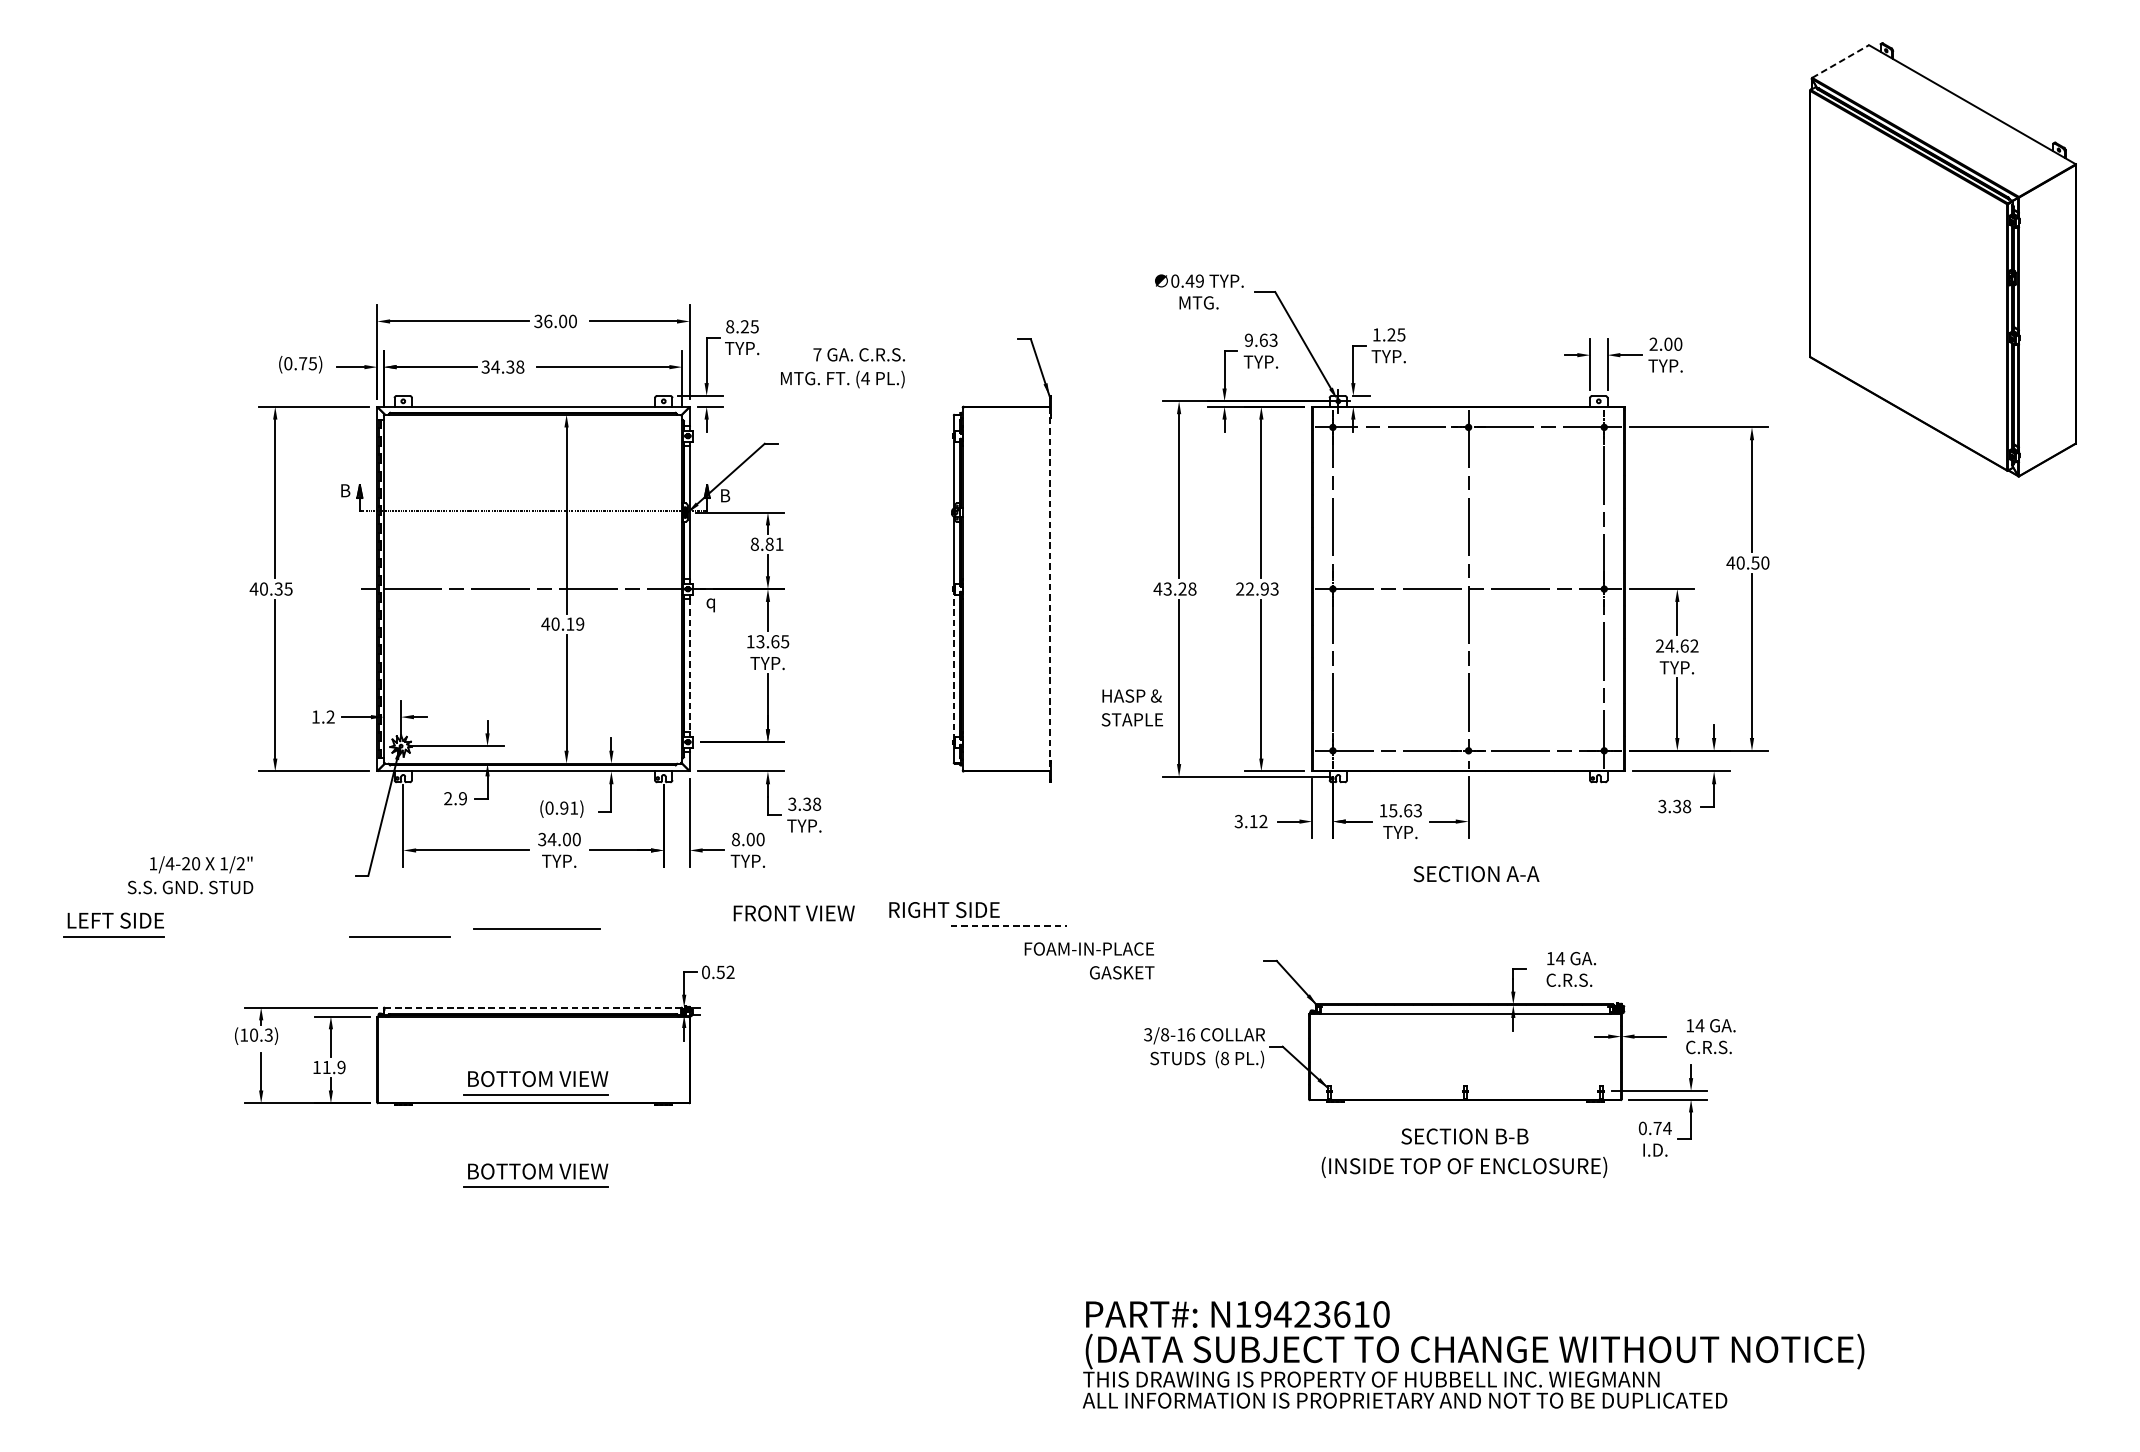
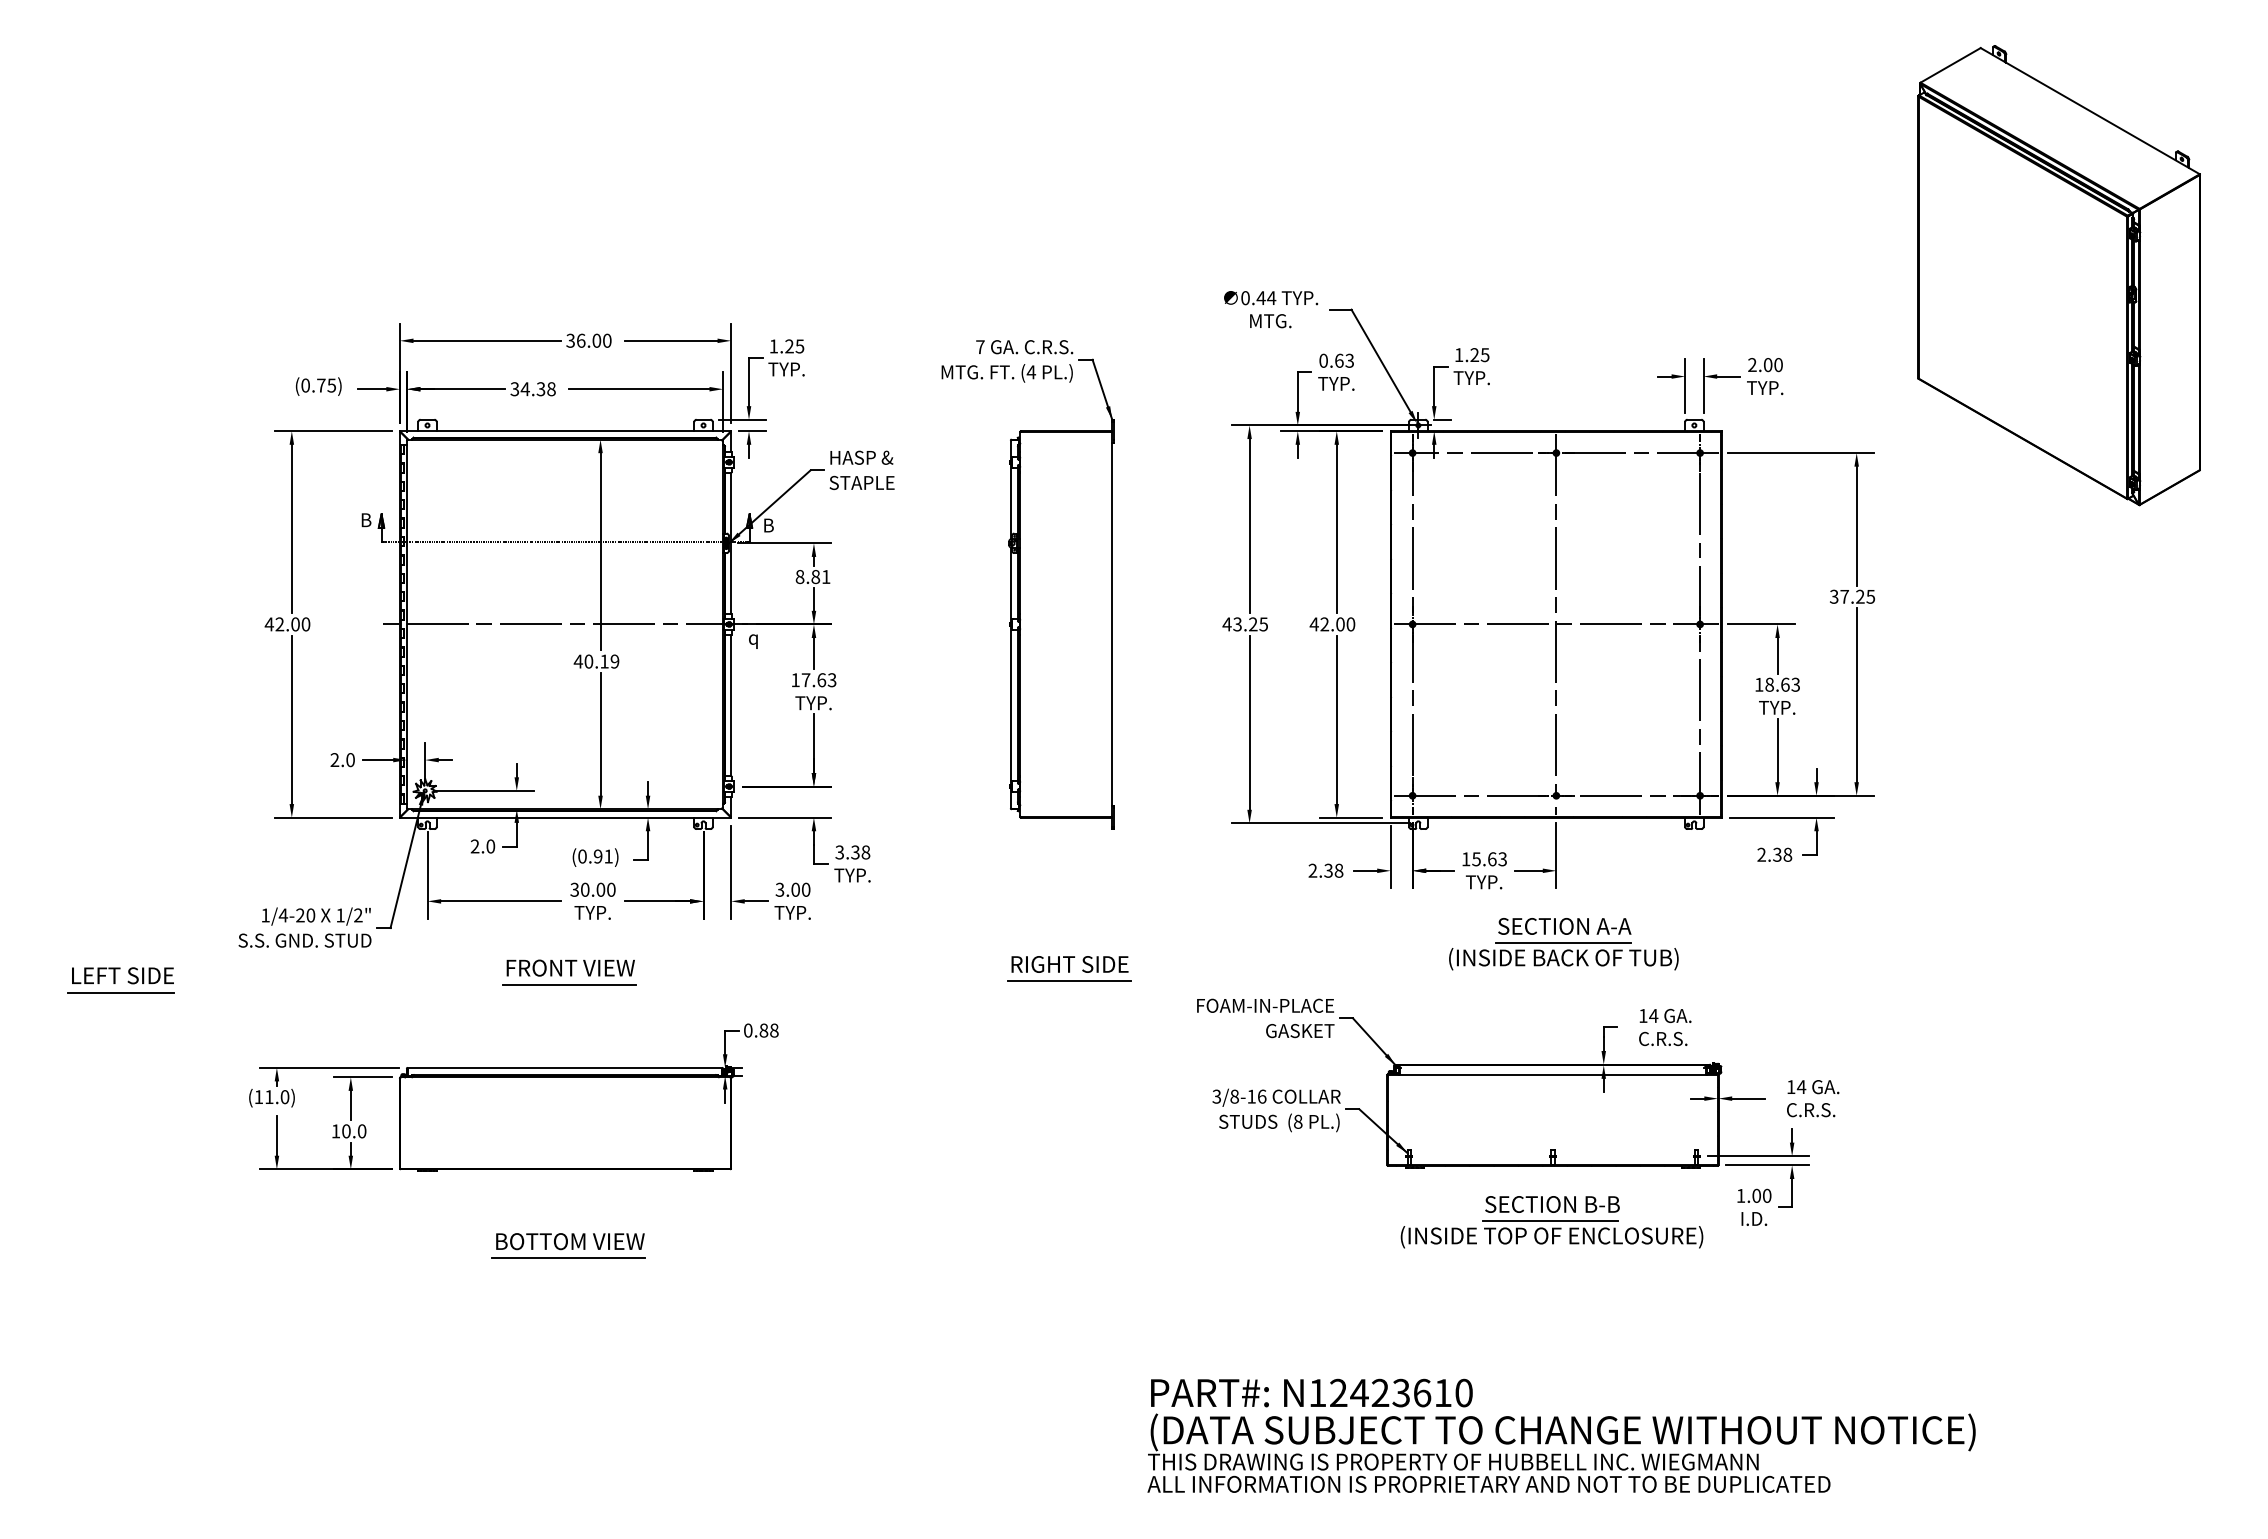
line: (1840, 61) -> (1950, 65), dashed -> solid
text: (1199, 281) -> (1271, 298), 0.49 -> 0.44
text: (729, 326) -> (773, 346), 8.25 -> 1.25
text: (1248, 340) -> (1323, 360), 9.63 -> 0.63
text: (843, 368) -> (1007, 361), moved
text: (1748, 562) -> (1852, 596), 40.50 -> 37.25
text: (275, 589) -> (292, 624), 40.35 -> 42.00
line: (1049, 589) -> (1112, 624), dashed -> solid
text: (1192, 589) -> (1263, 624), 43.28 -> 43.25
text: (1257, 589) -> (1332, 624), 22.93 -> 42.00
text: (772, 642) -> (818, 680), 13.65 -> 17.63
text: (1677, 645) -> (1777, 684), 24.62 -> 18.63
line: (690, 665) -> (731, 705), dashed -> solid
line: (953, 665) -> (1010, 705), dashed -> solid
text: (1131, 707) -> (861, 469), moved
text: (323, 717) -> (342, 760), 1.2 -> 2.0
text: (462, 798) -> (490, 846), 2.9 -> 2.0
text: (1662, 806) -> (1761, 854), 3.38 -> 2.38
text: (1250, 821) -> (1325, 870), 3.12 -> 2.38
text: (551, 839) -> (584, 889), 34.00 -> 30.00
text: (735, 839) -> (779, 889), 8.00 -> 3.00
text: (189, 875) -> (304, 927), moved
part: (1475, 902) -> (1563, 956), added
text: (944, 910) -> (1069, 964), moved
text: (793, 912) -> (570, 967), moved
line: (1009, 926) -> (1069, 981), dashed -> solid
line: (399, 936) -> (423, 992), removed
text: (1089, 960) -> (1265, 1018), moved
text: (725, 972) -> (768, 1030), 0.52 -> 0.88
line: (533, 1007) -> (565, 1067), dashed -> solid
text: (261, 1035) -> (277, 1097), (10.3) -> (11.0)
text: (334, 1067) -> (354, 1131), 11.9 -> 10.0
part: (536, 1082) -> (568, 1147), removed
text: (1654, 1128) -> (1753, 1195), 0.74 -> 1.00
line: (1463, 1152) -> (1550, 1221), added
text: (1262, 1314) -> (1338, 1393), N19423610 -> N12423610

